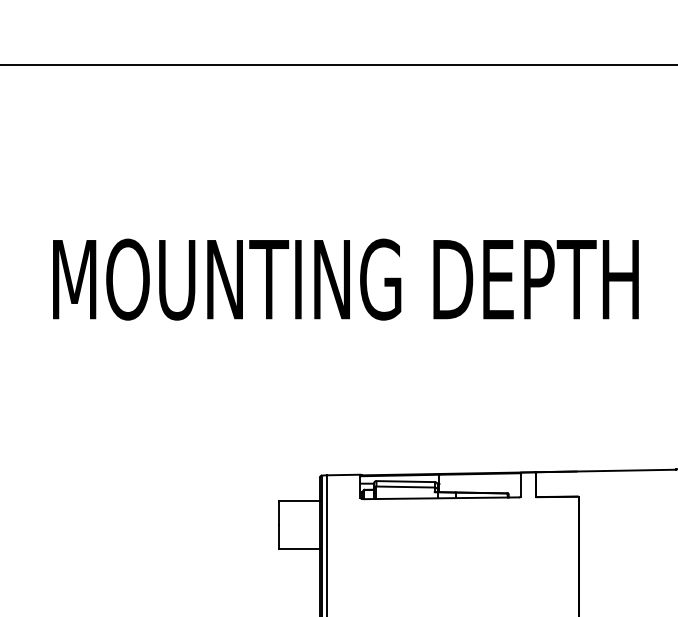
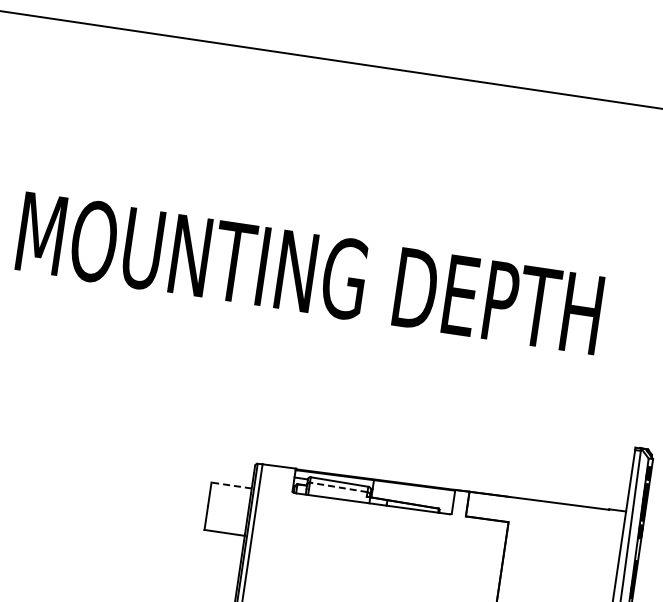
line: (405, 487) -> (338, 487), solid -> dashed
line: (298, 500) -> (230, 485), solid -> dashed

